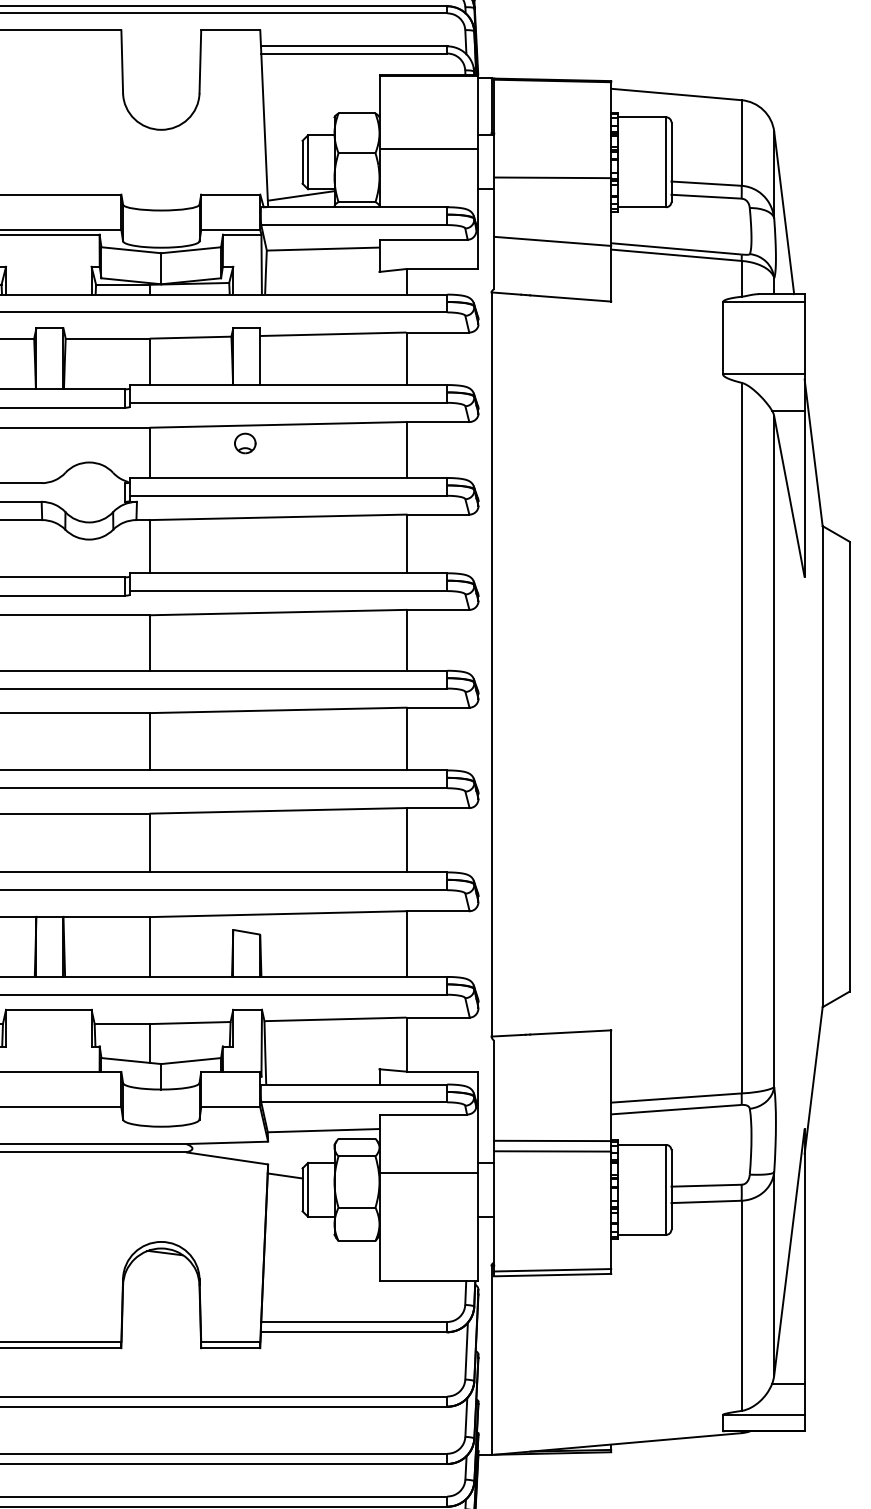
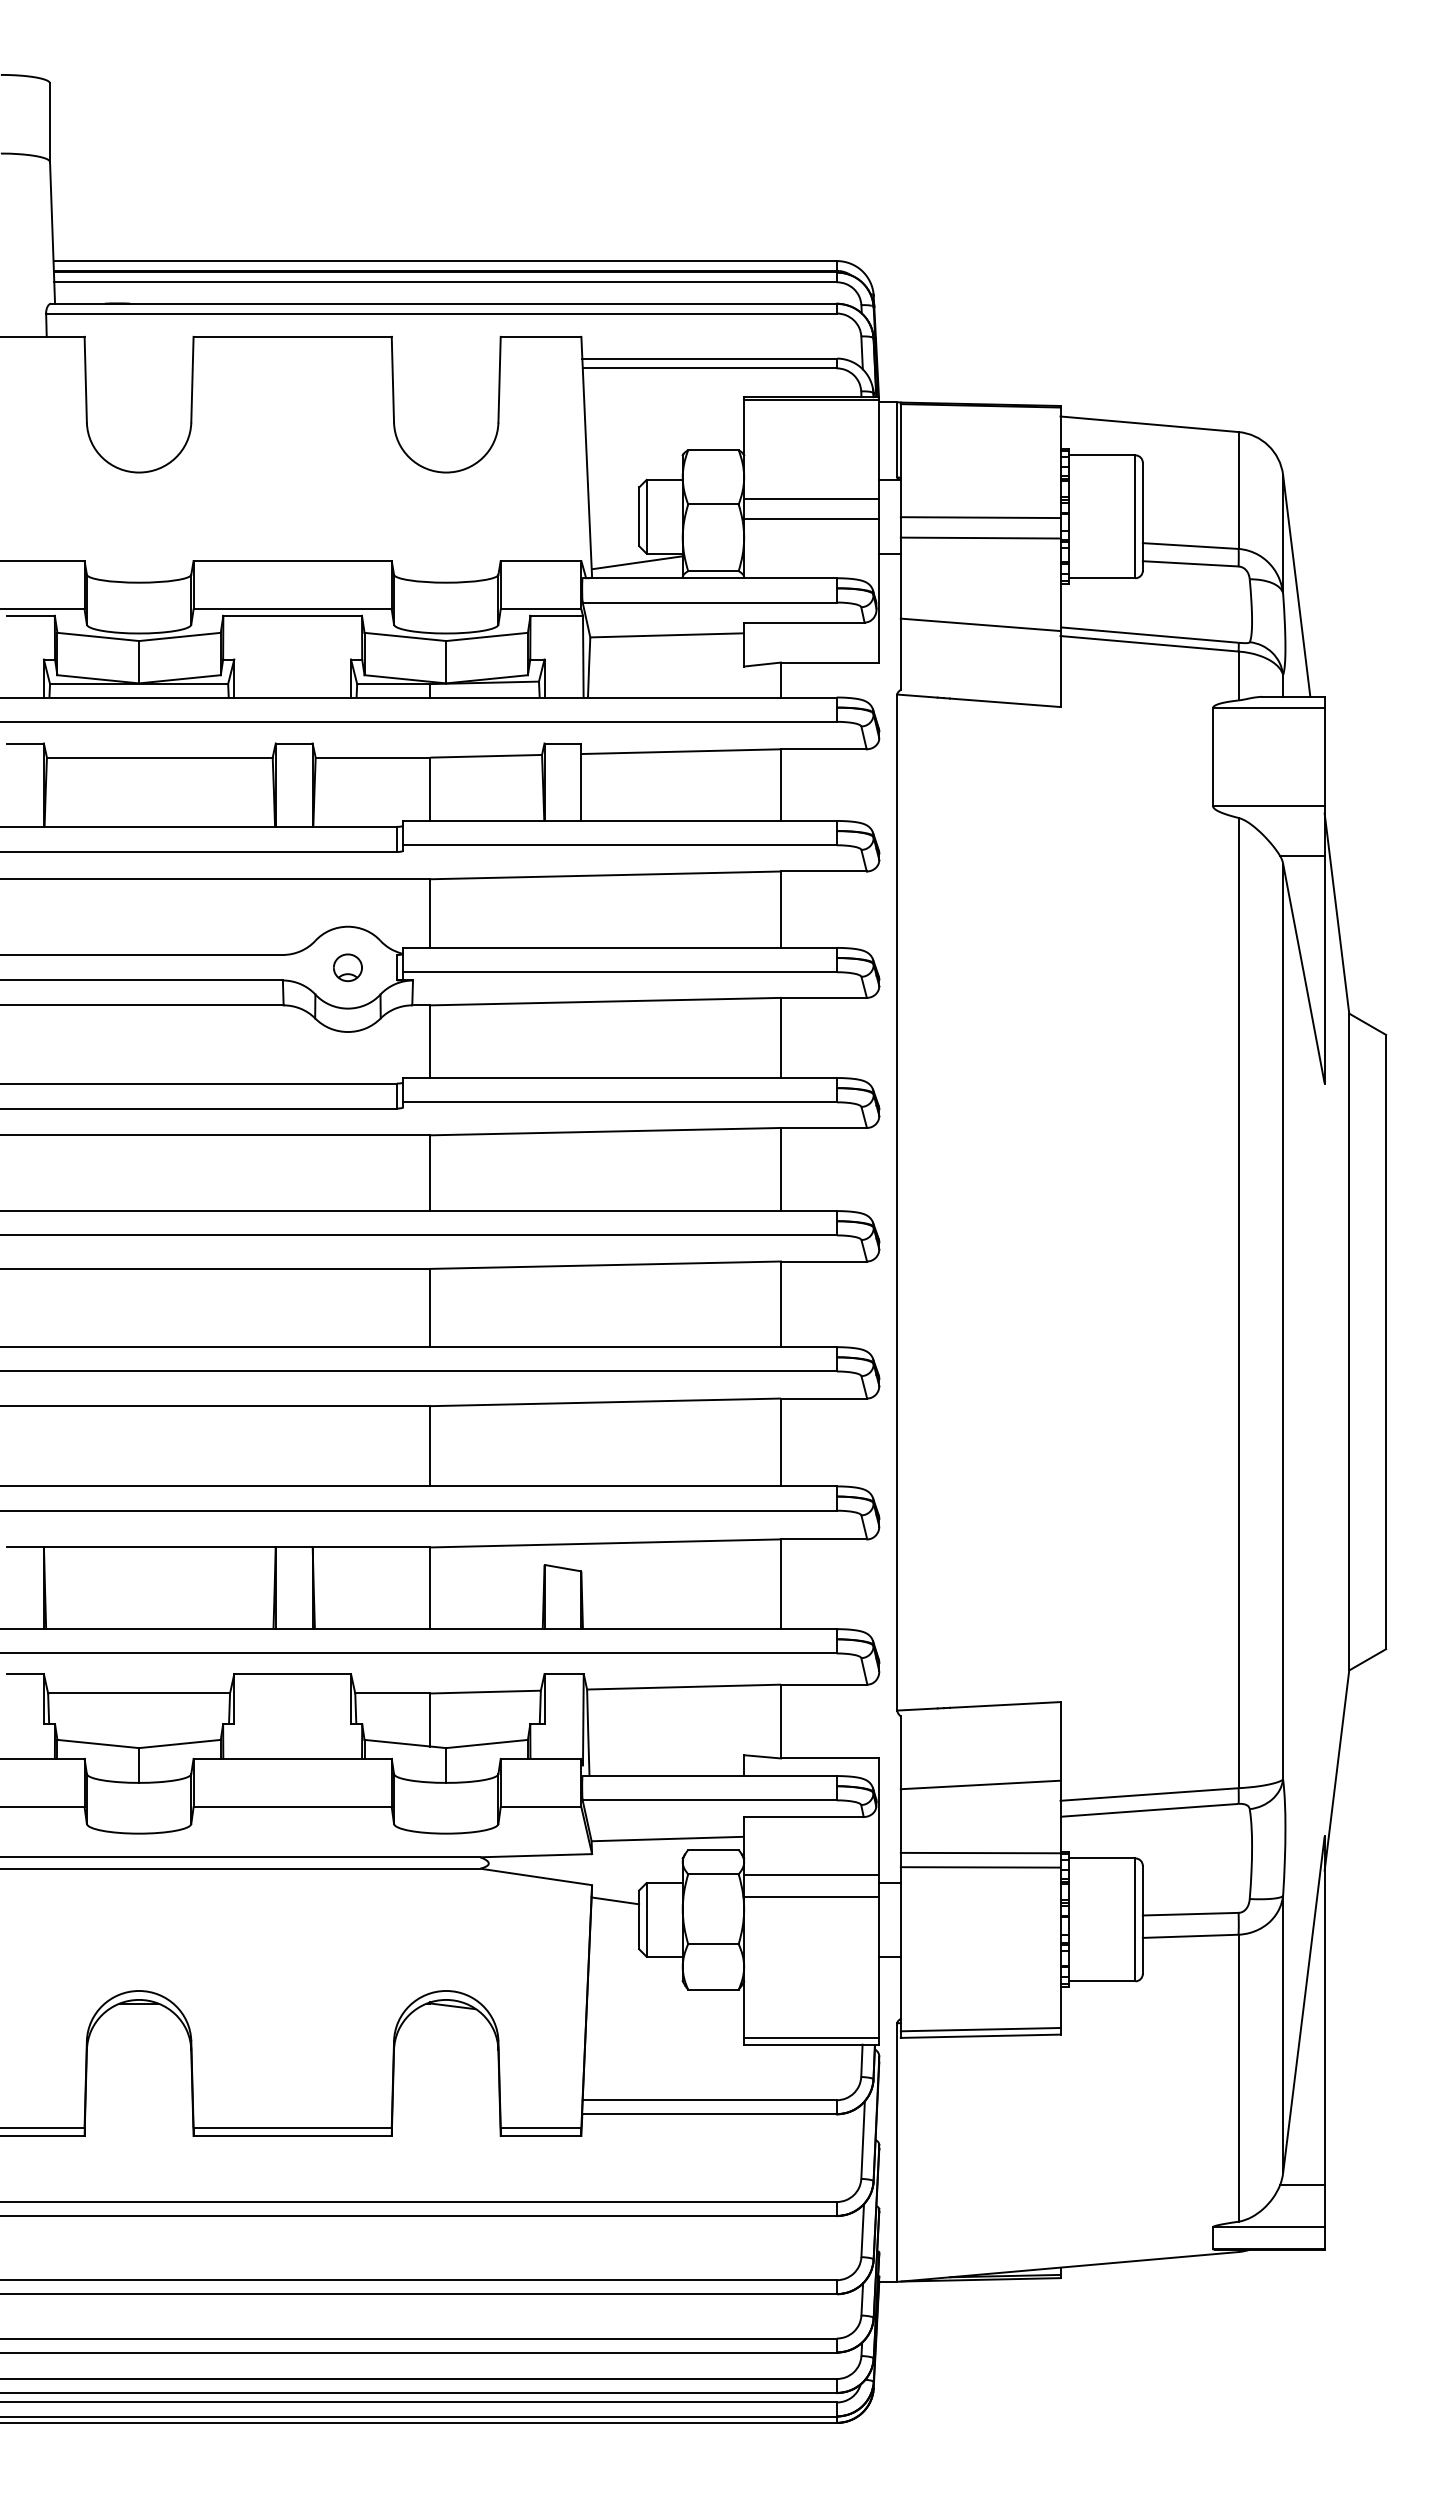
line: (552, 162) -> (980, 517), added
line: (428, 164) -> (811, 519), added
part: (244, 443) -> (347, 967), moved
line: (552, 1090) -> (980, 1784), added
line: (428, 1157) -> (811, 1875), added
line: (428, 1276) -> (811, 2037), added

